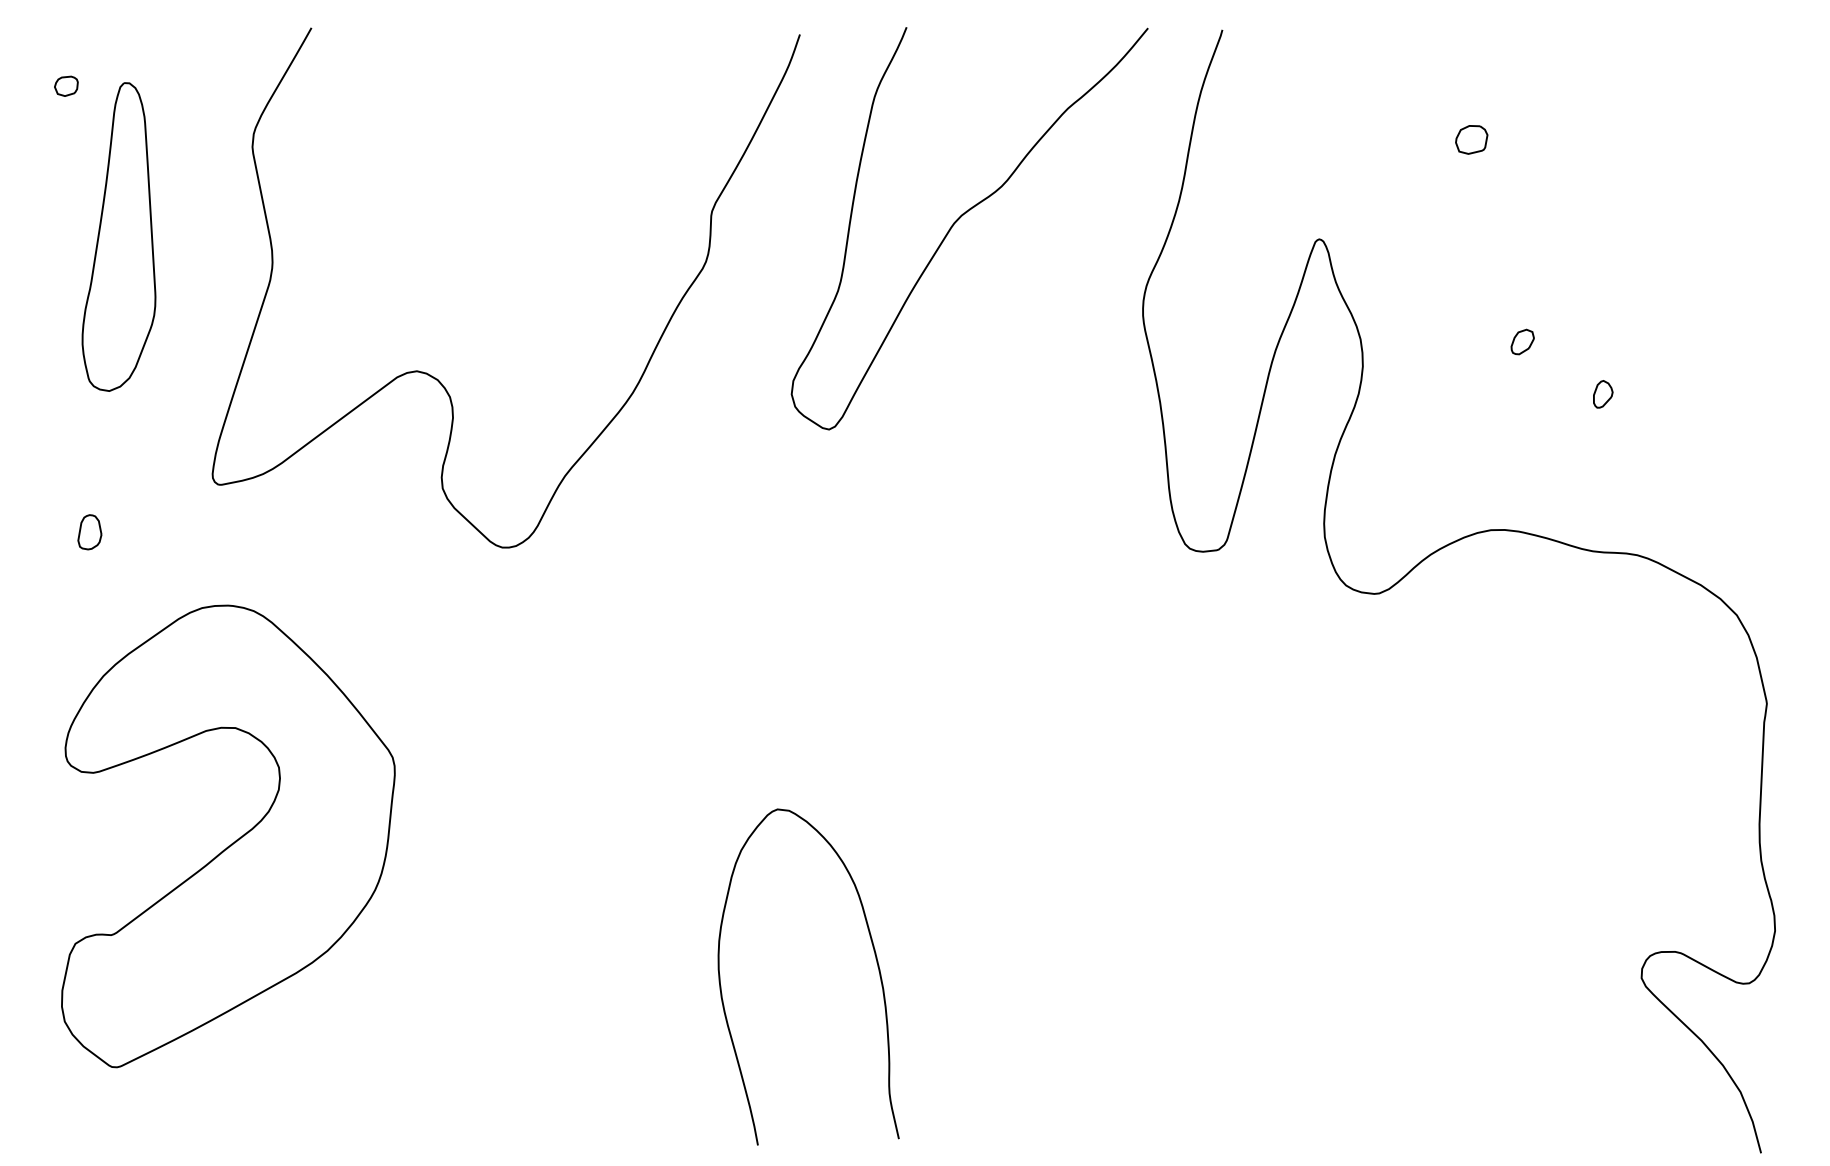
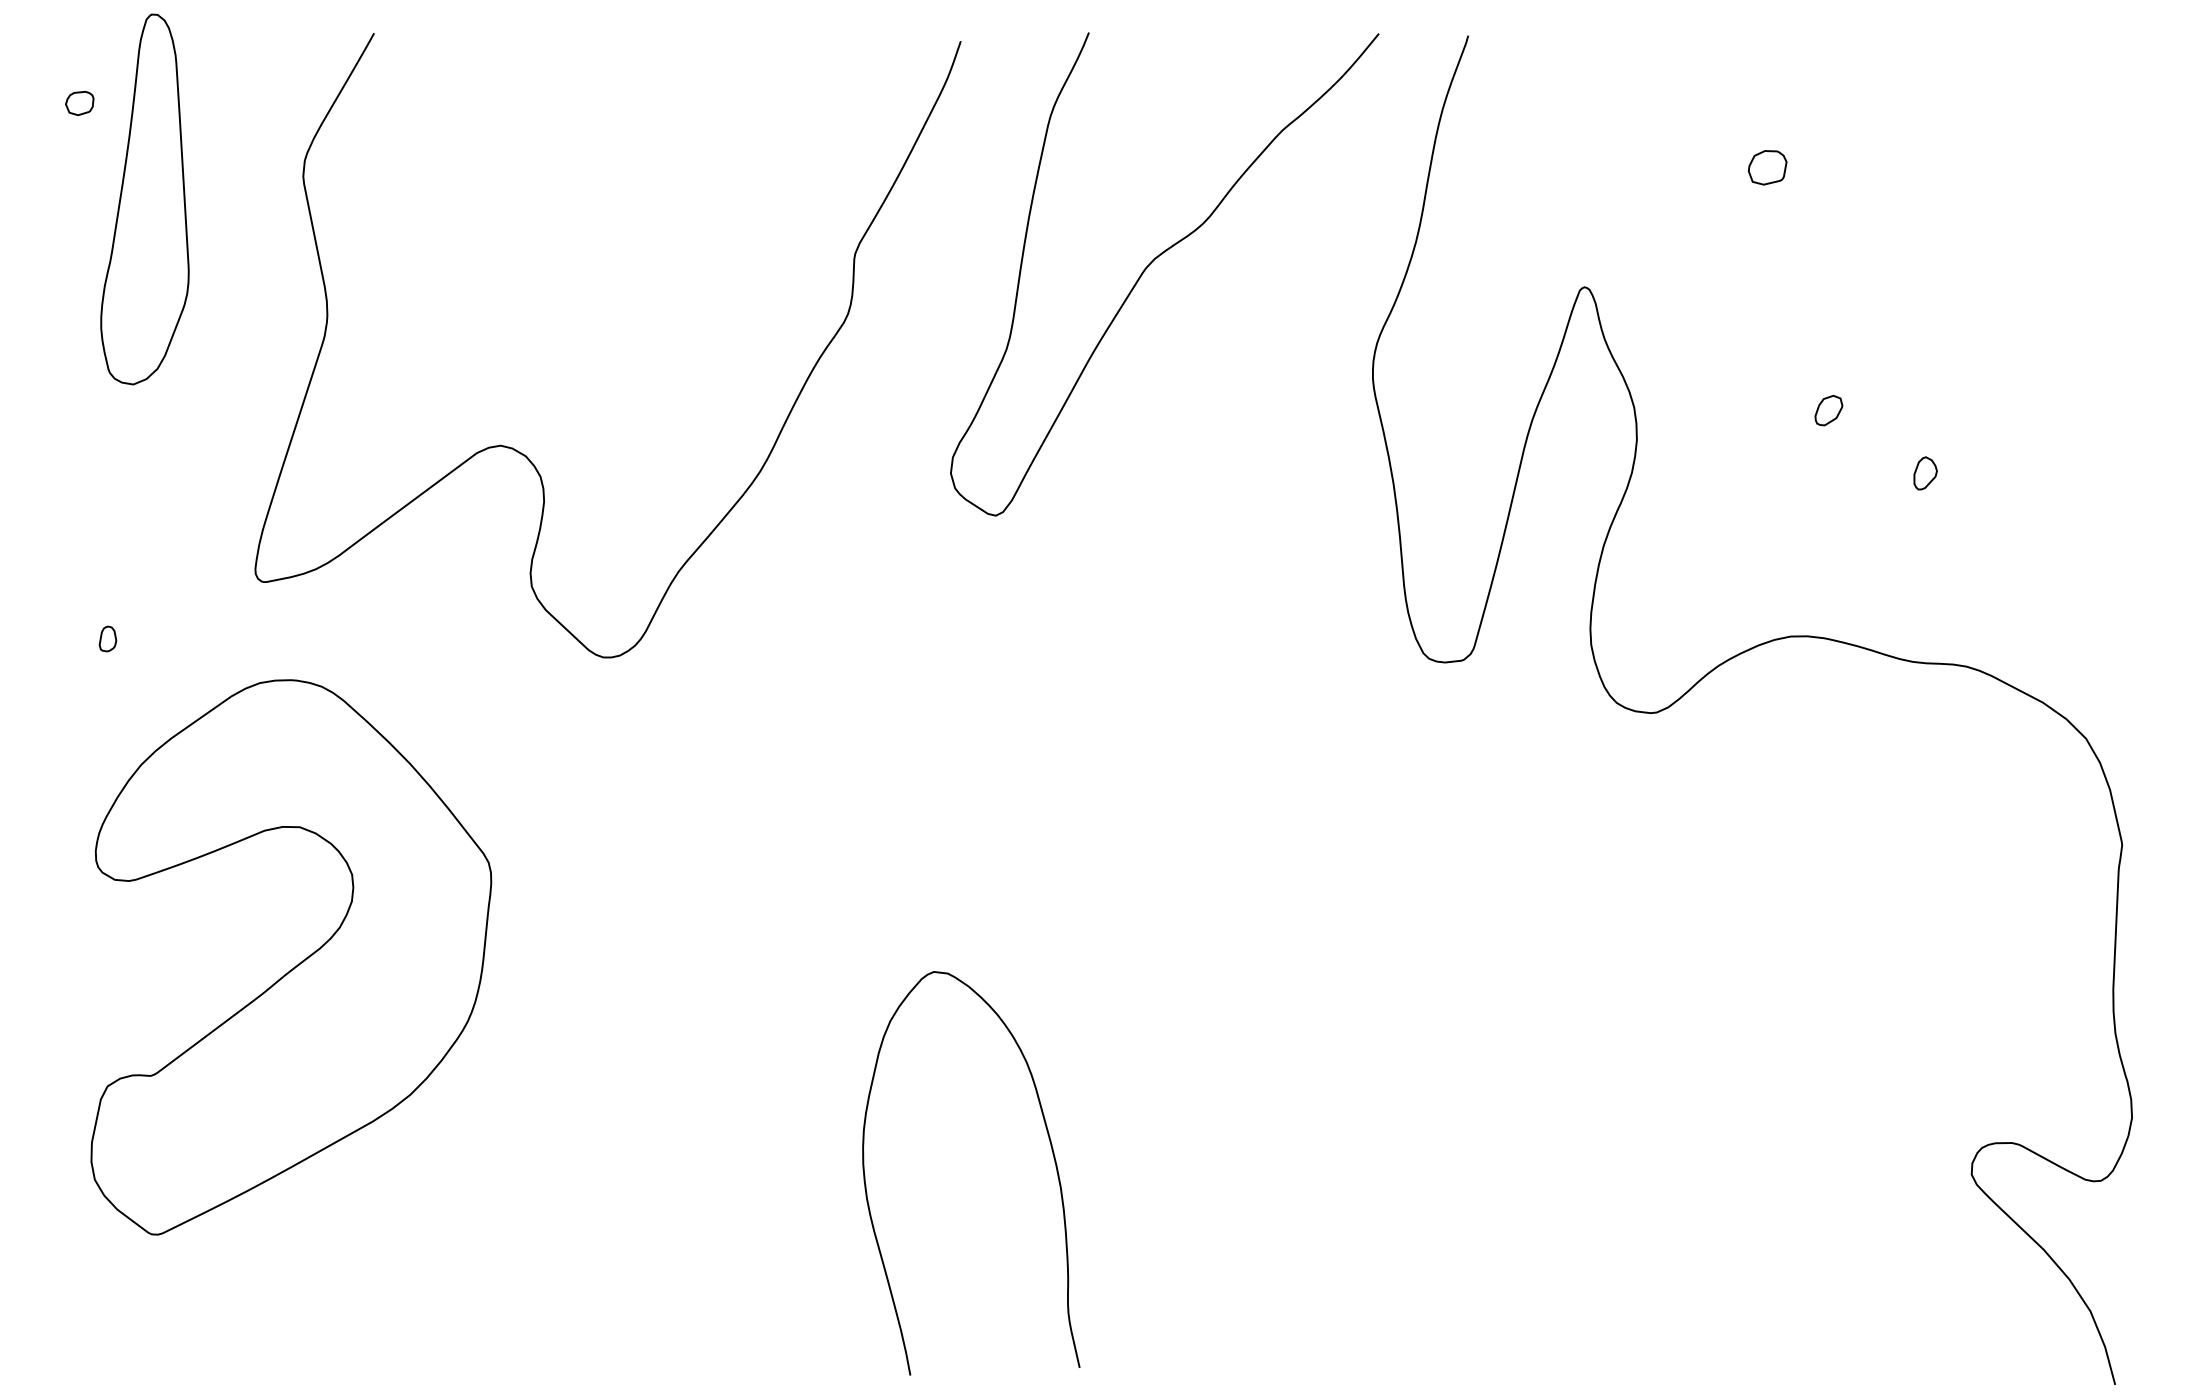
part: (118, 237) -> (144, 199), moved
part: (89, 531) -> (107, 638), size x0.6
part: (234, 841) -> (298, 963), moved

